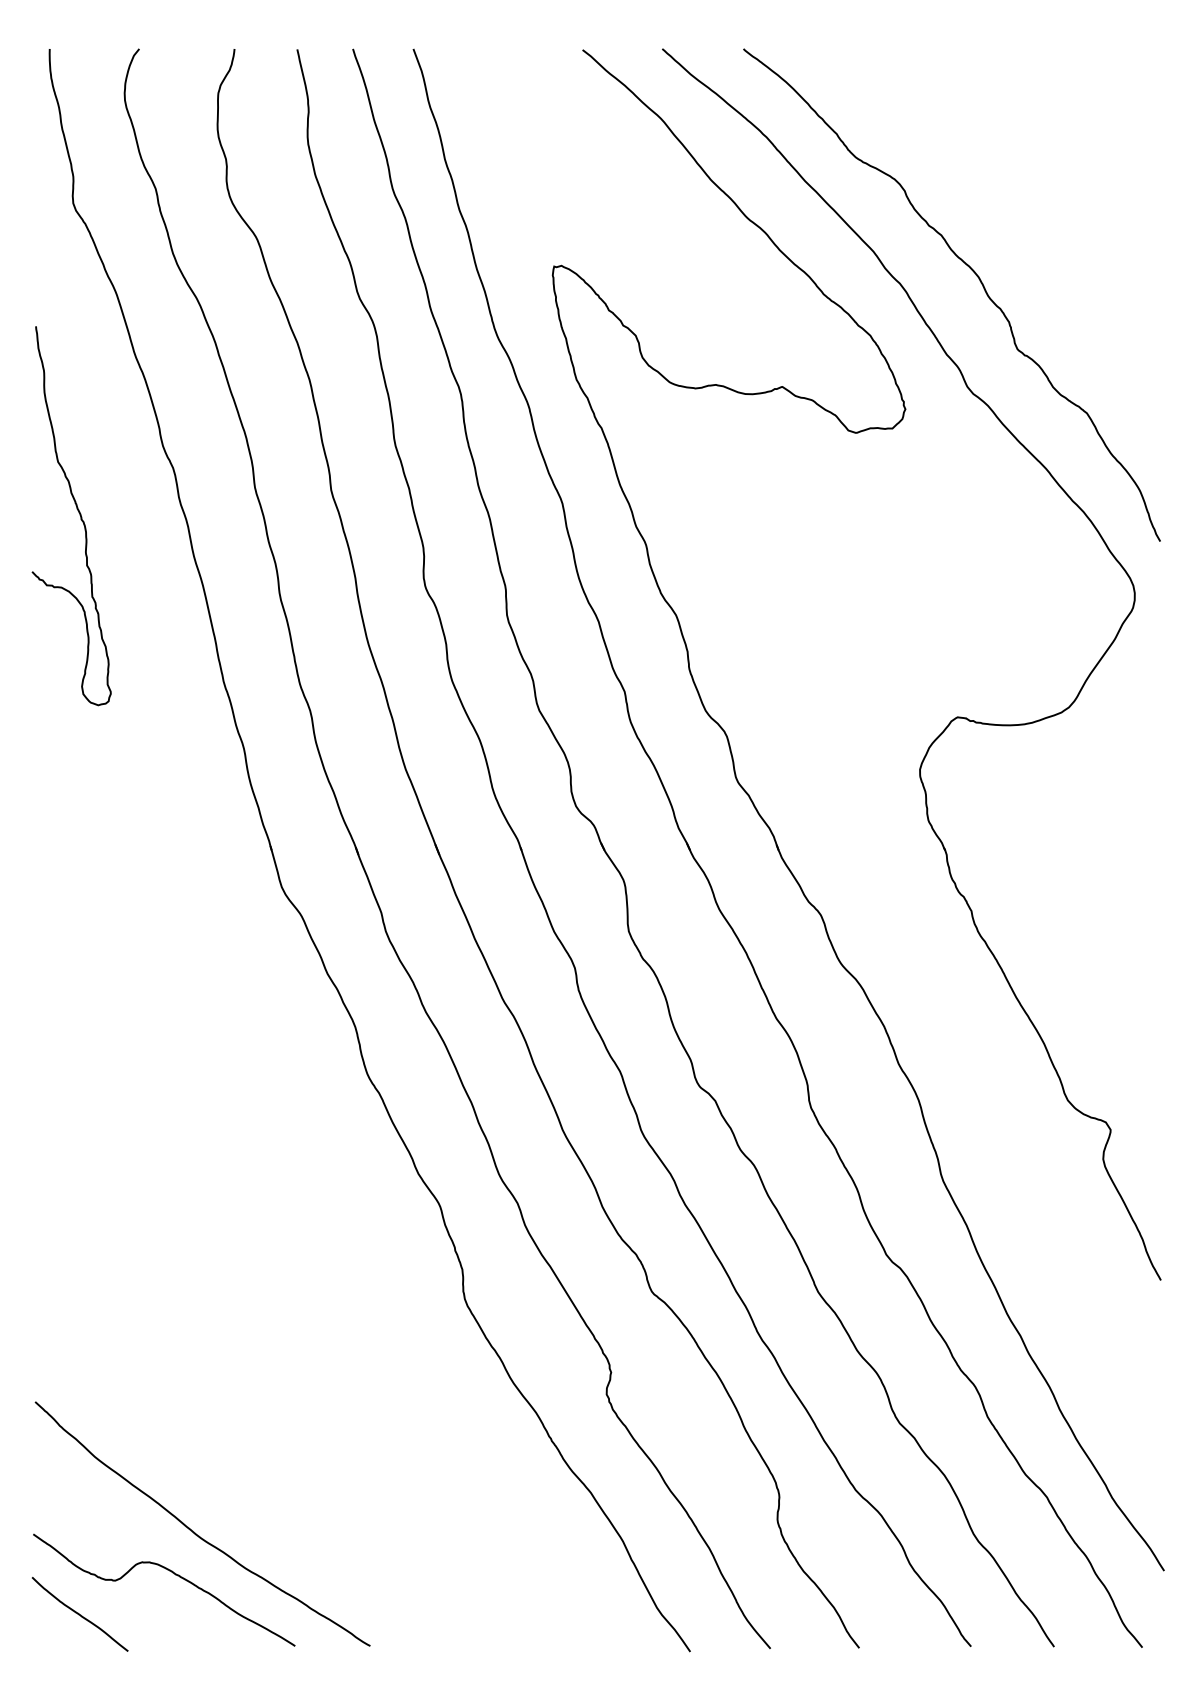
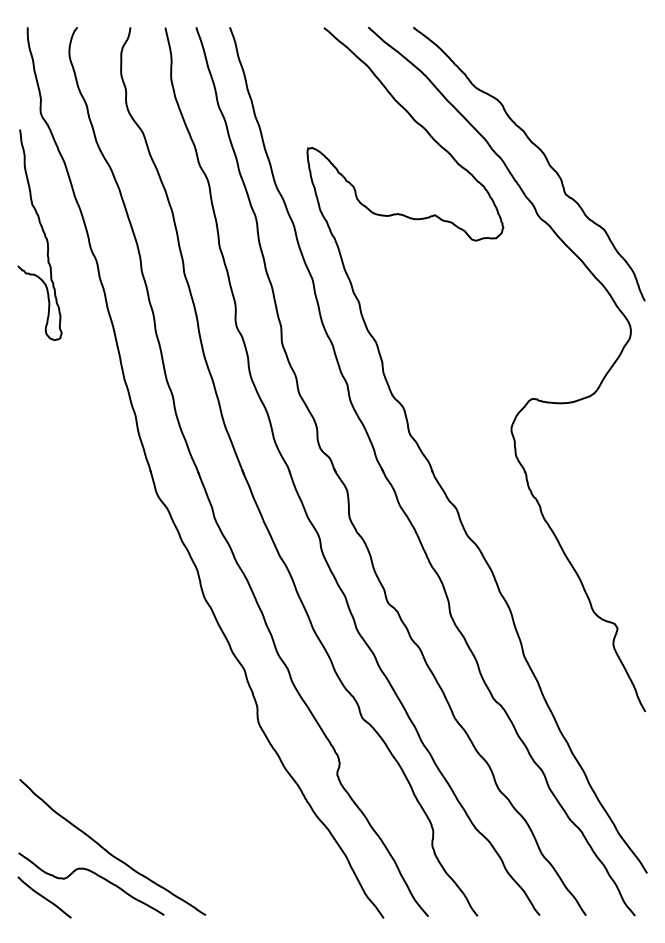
curve: (78, 513) -> (43, 233), moved

